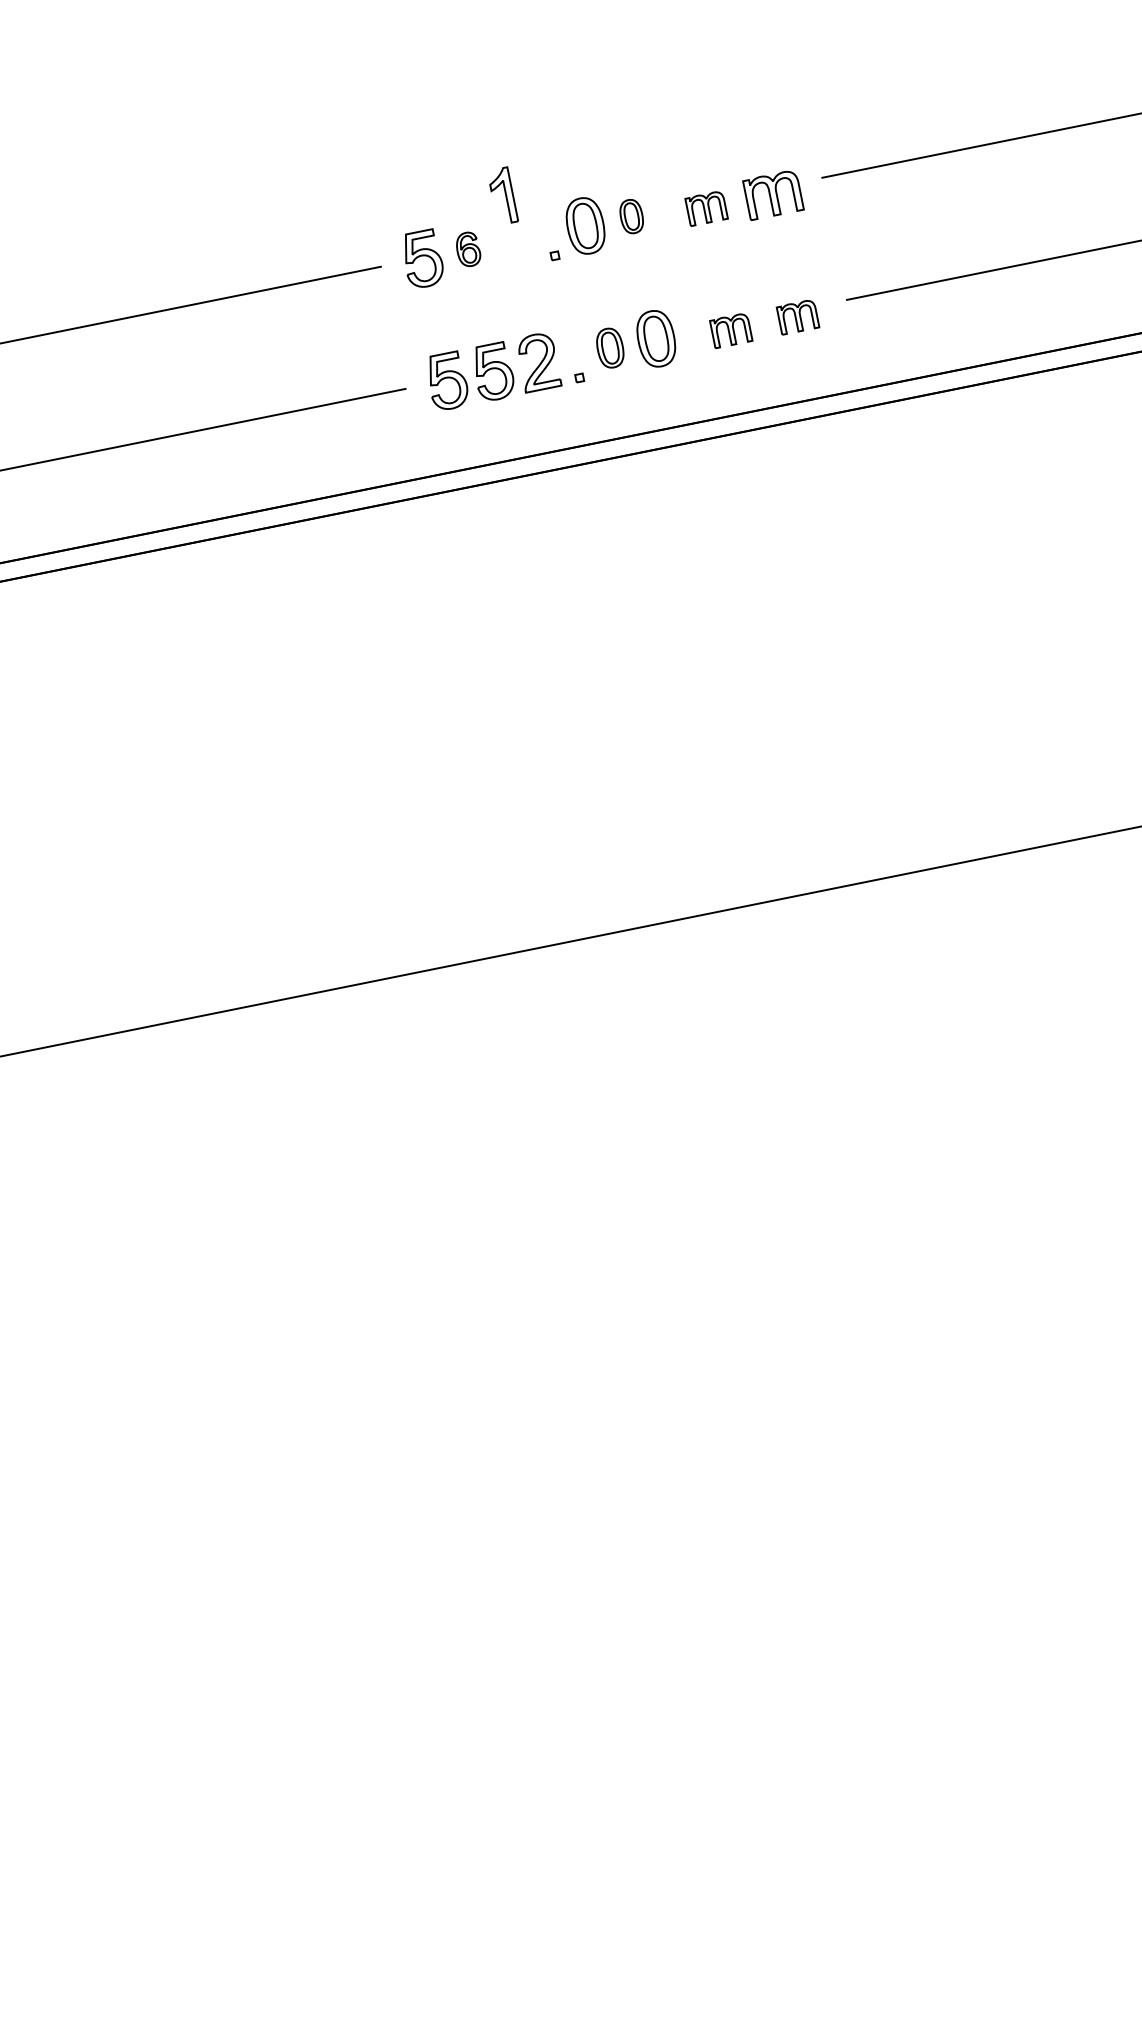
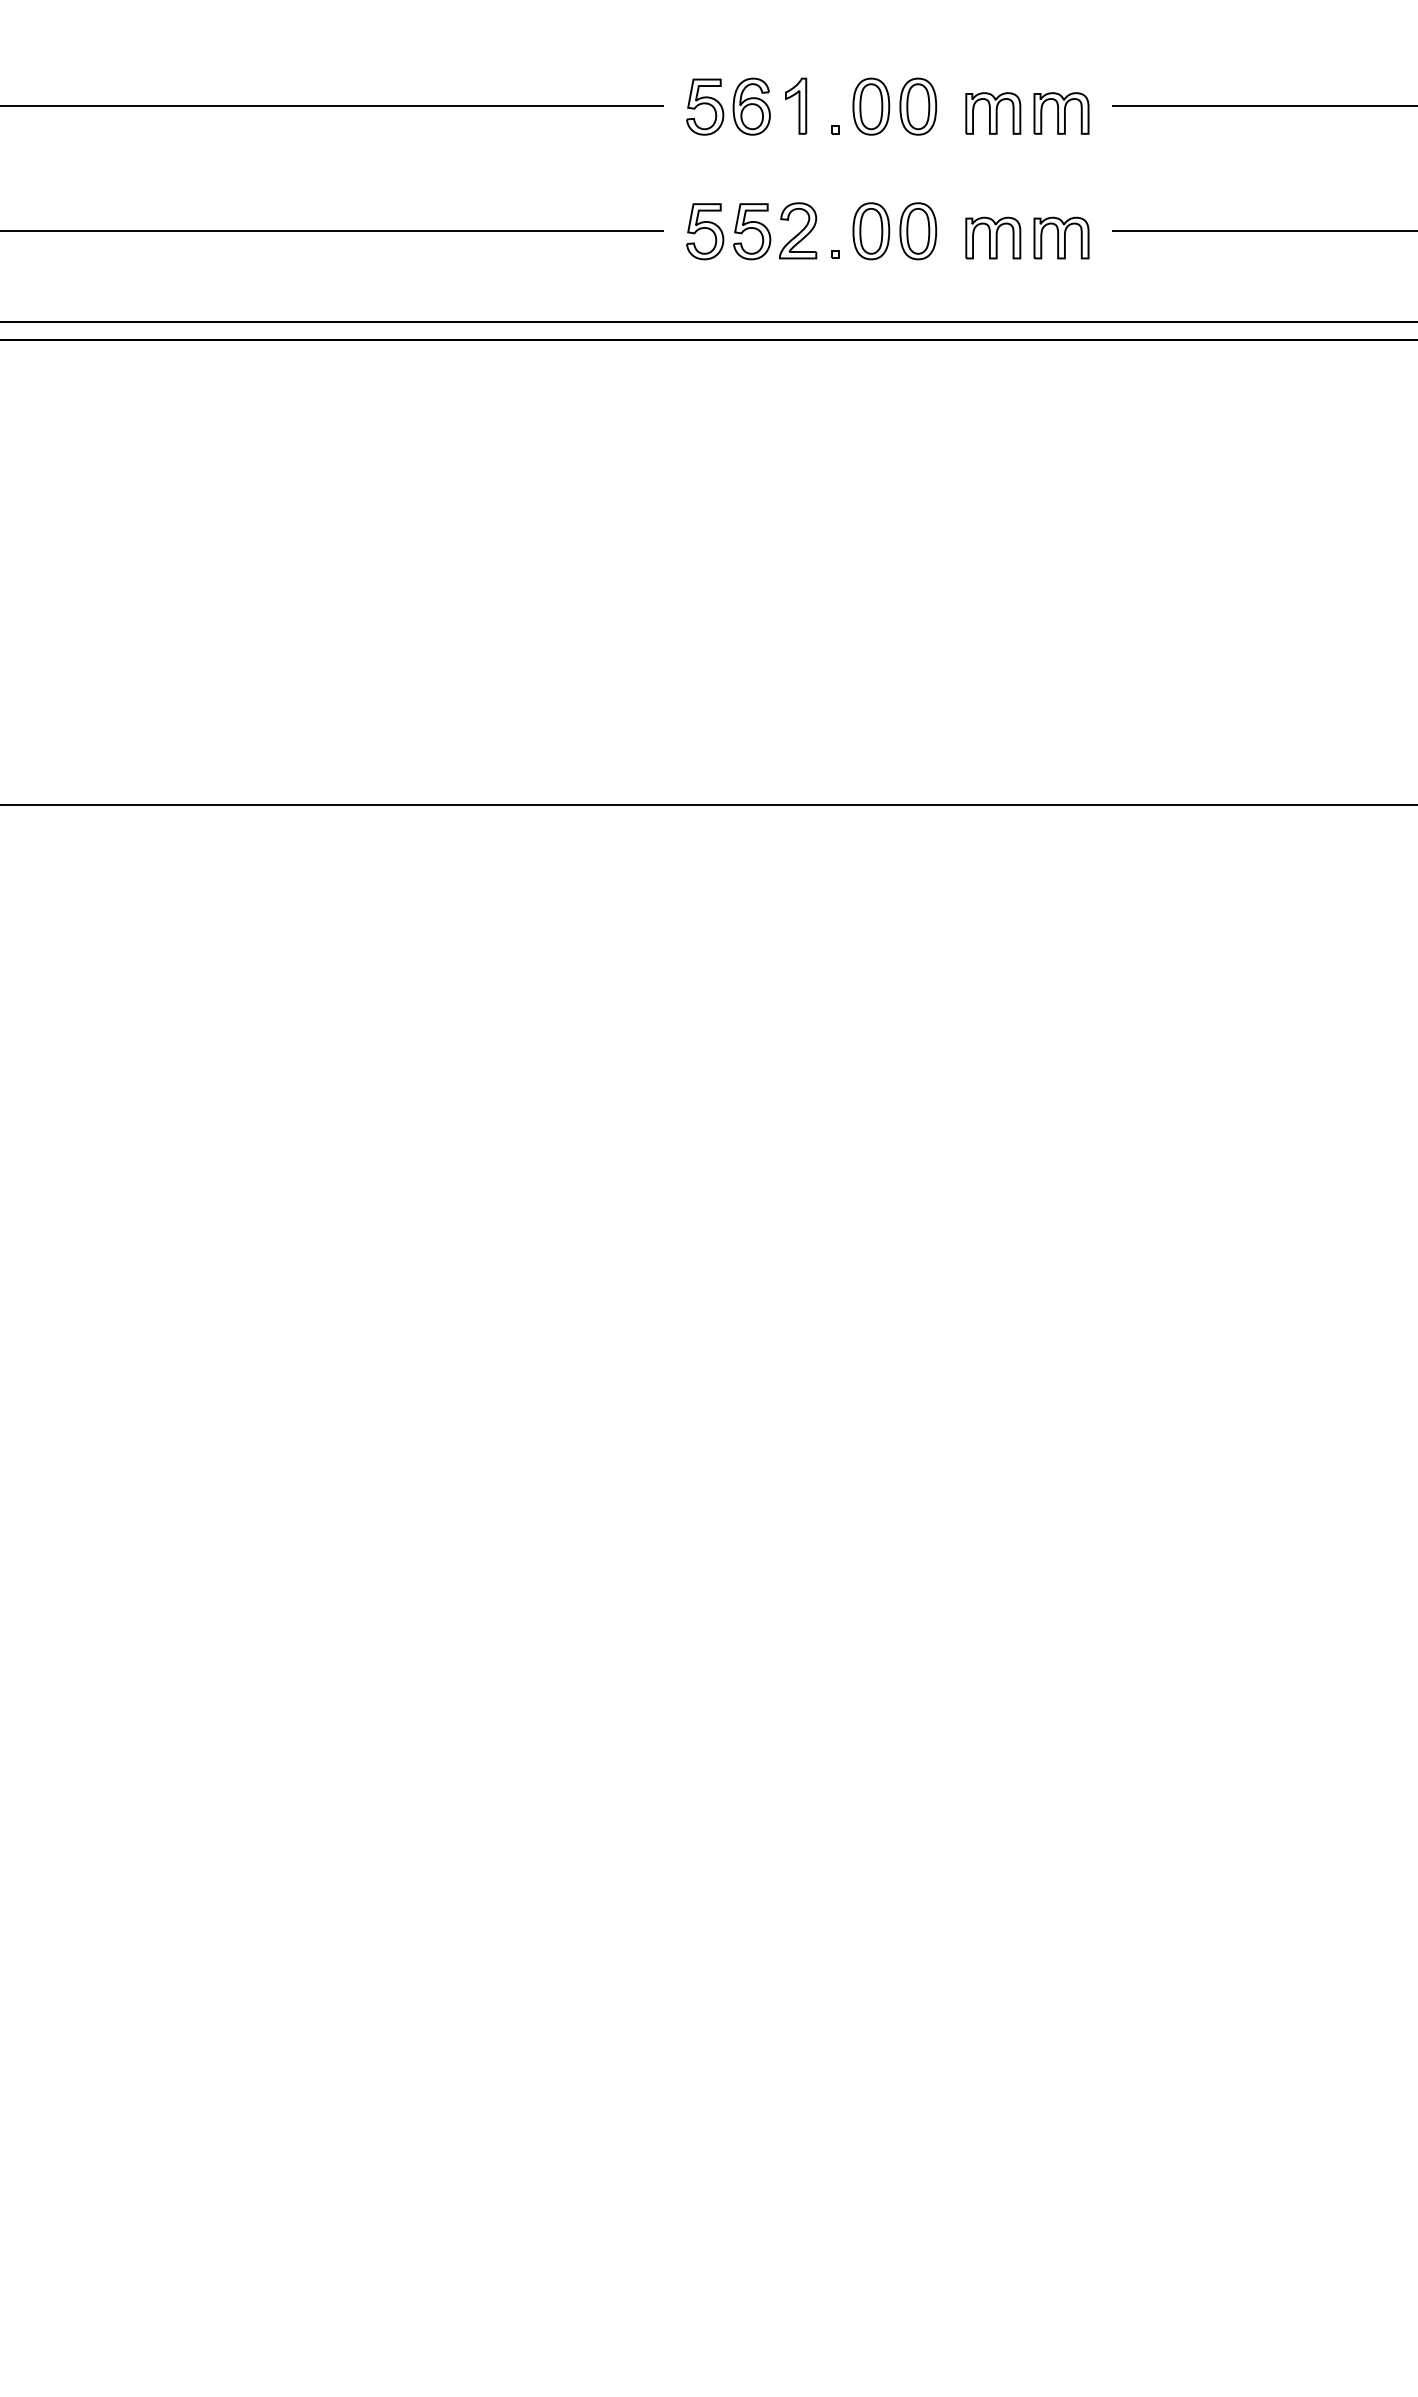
part: (503, 195) -> (796, 105), moved
part: (706, 208) -> (993, 113), size x1.43
part: (631, 216) -> (918, 106), size x1.67
part: (468, 249) -> (751, 106), size x1.67
part: (797, 316) -> (1061, 237), size x1.43
part: (731, 330) -> (993, 237), size x1.43
part: (610, 348) -> (871, 231), size x1.43

